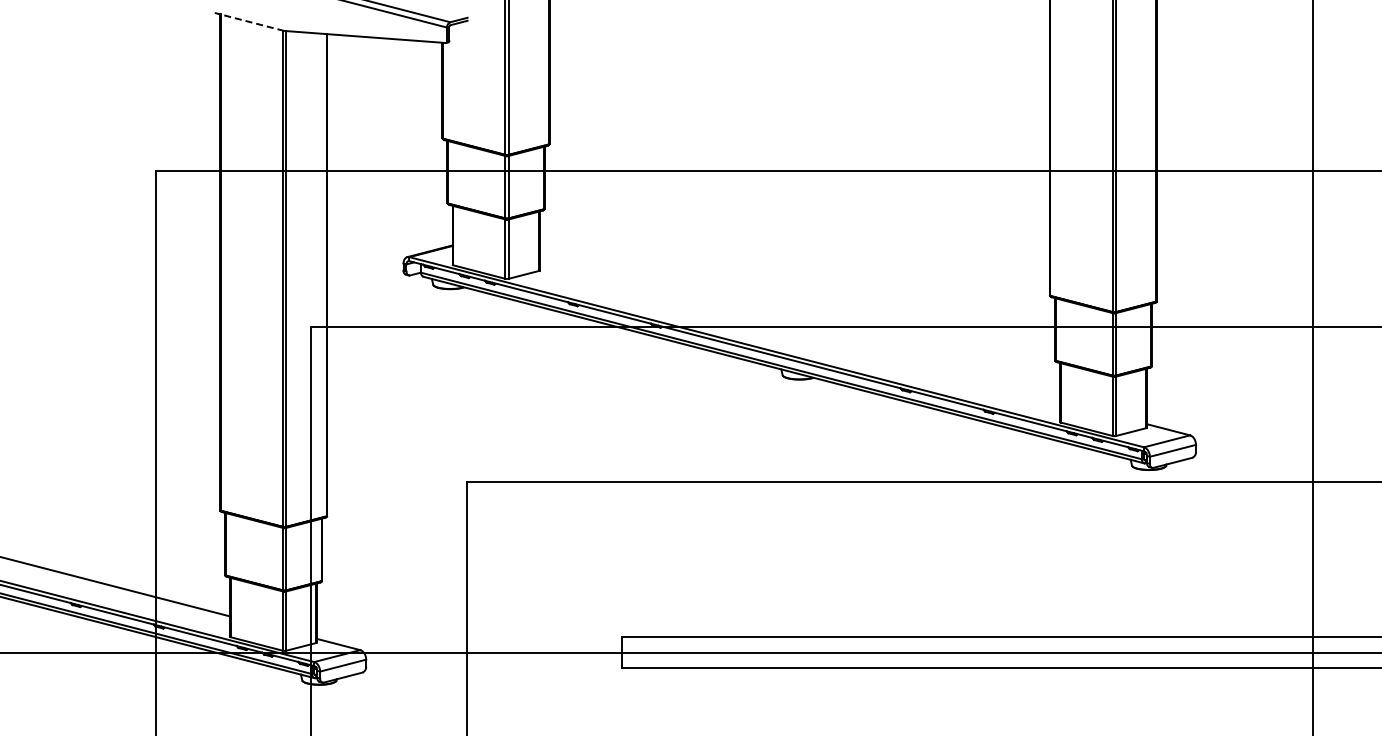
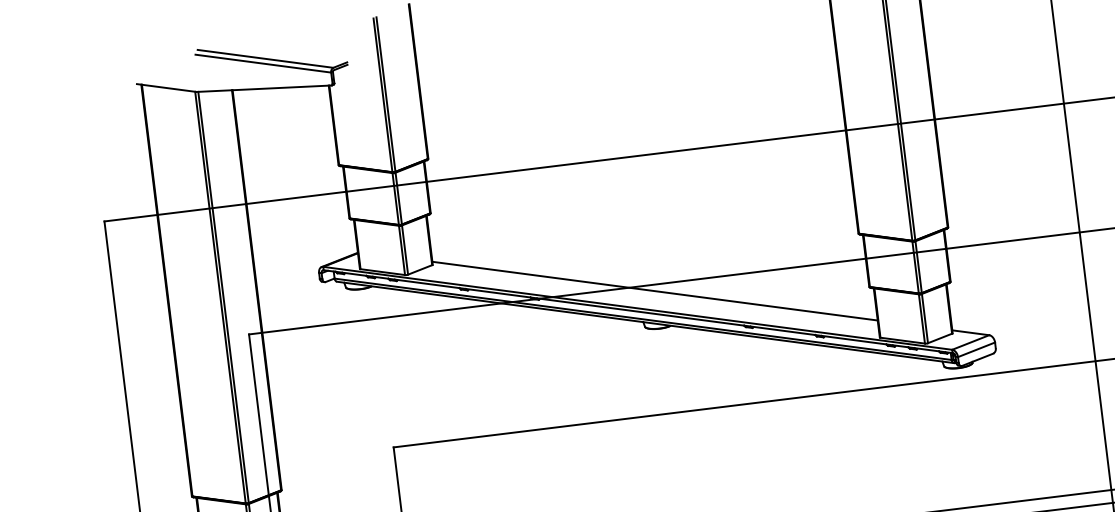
line: (249, 21) -> (166, 87), dashed -> solid
line: (799, 334) -> (654, 291), added

